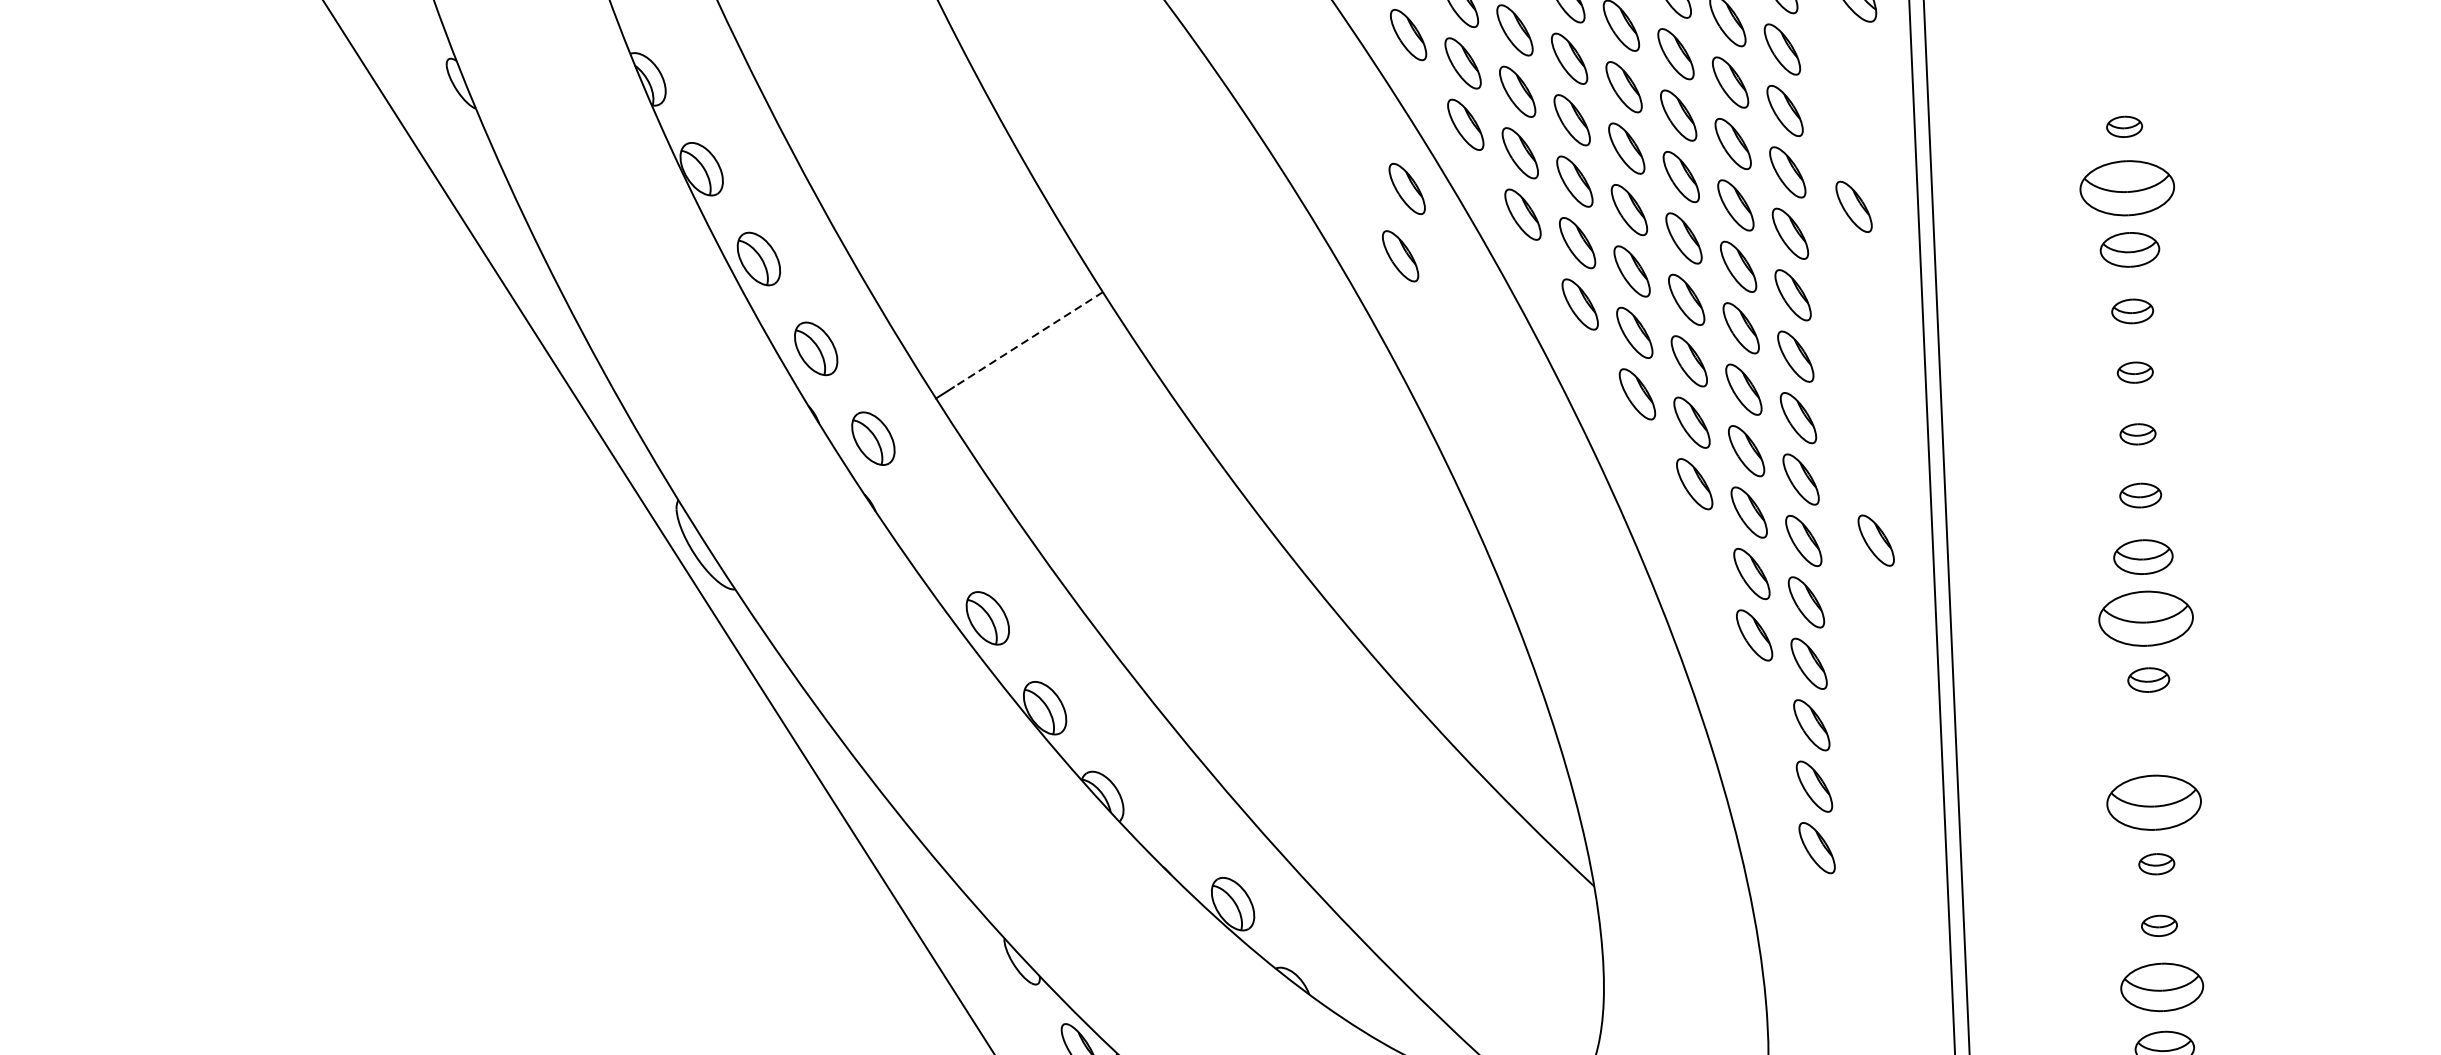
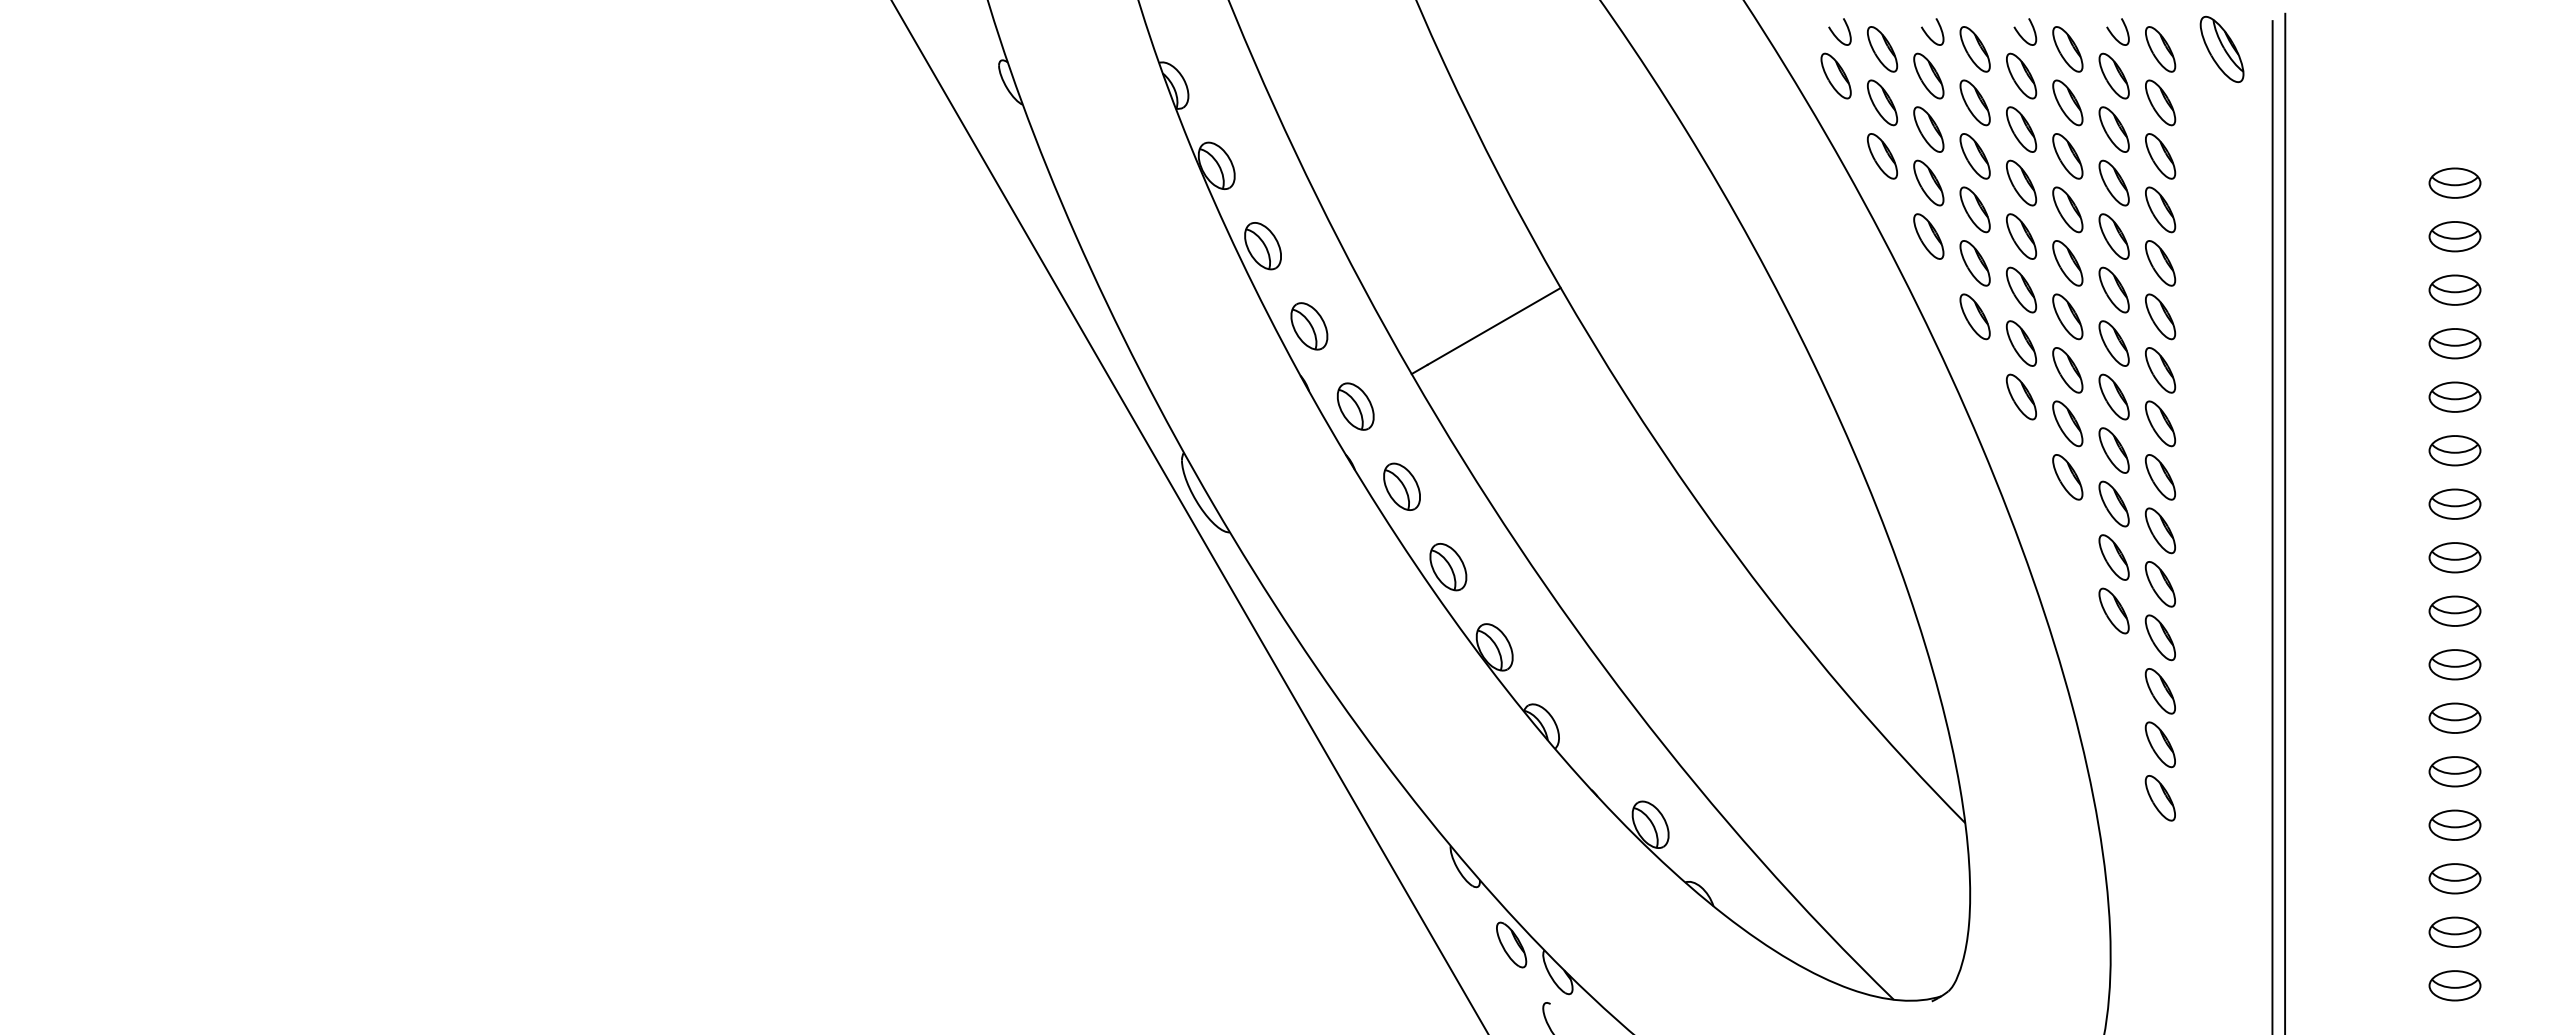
part: (2123, 126) -> (2454, 182), size x1.67
part: (1406, 188) -> (1828, 209), removed
part: (2126, 188) -> (2454, 236), size x0.62
part: (1853, 207) -> (2216, 242), removed
part: (1400, 255) -> (1820, 267), removed
part: (2132, 311) -> (2454, 343), size x1.43
line: (1028, 339) -> (1494, 326), dashed -> solid
part: (2134, 371) -> (2454, 396), size x1.67
part: (2137, 433) -> (2454, 450), size x1.67
part: (2140, 494) -> (2454, 503), size x1.43
part: (929, 528) -> (1401, 486), added
part: (1875, 540) -> (2222, 533), removed
part: (2145, 617) -> (2454, 610), size x0.62
part: (2148, 679) -> (2454, 664), size x1.43
part: (2150, 740) -> (2454, 717), added
part: (2153, 802) -> (2454, 771), size x0.62
part: (2156, 863) -> (2454, 824), size x1.67
part: (2158, 925) -> (2454, 878), size x1.67
part: (2161, 986) -> (2454, 931), size x0.71

